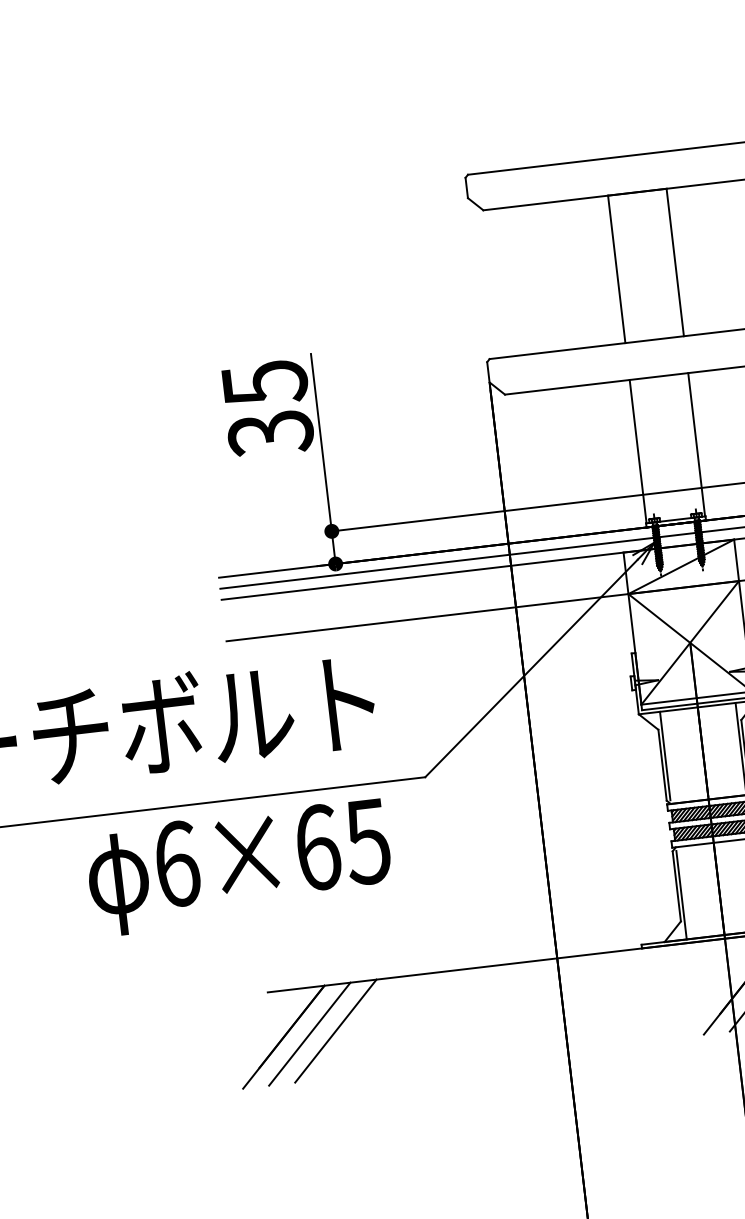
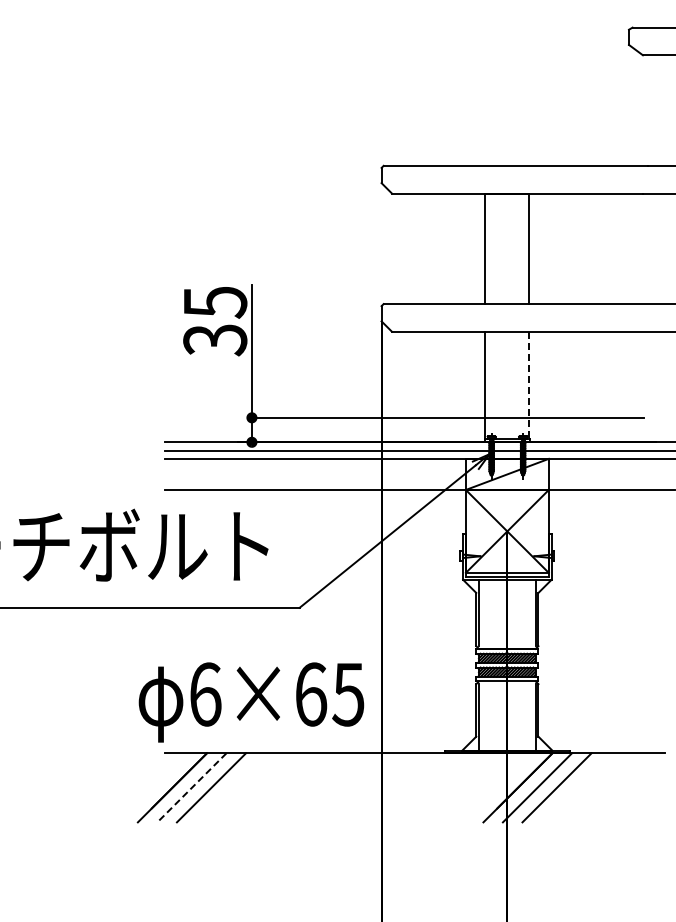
line: (696, 444) -> (529, 385), solid -> dashed
text: (239, 867) -> (251, 702), moved
line: (309, 1033) -> (191, 787), solid -> dashed

